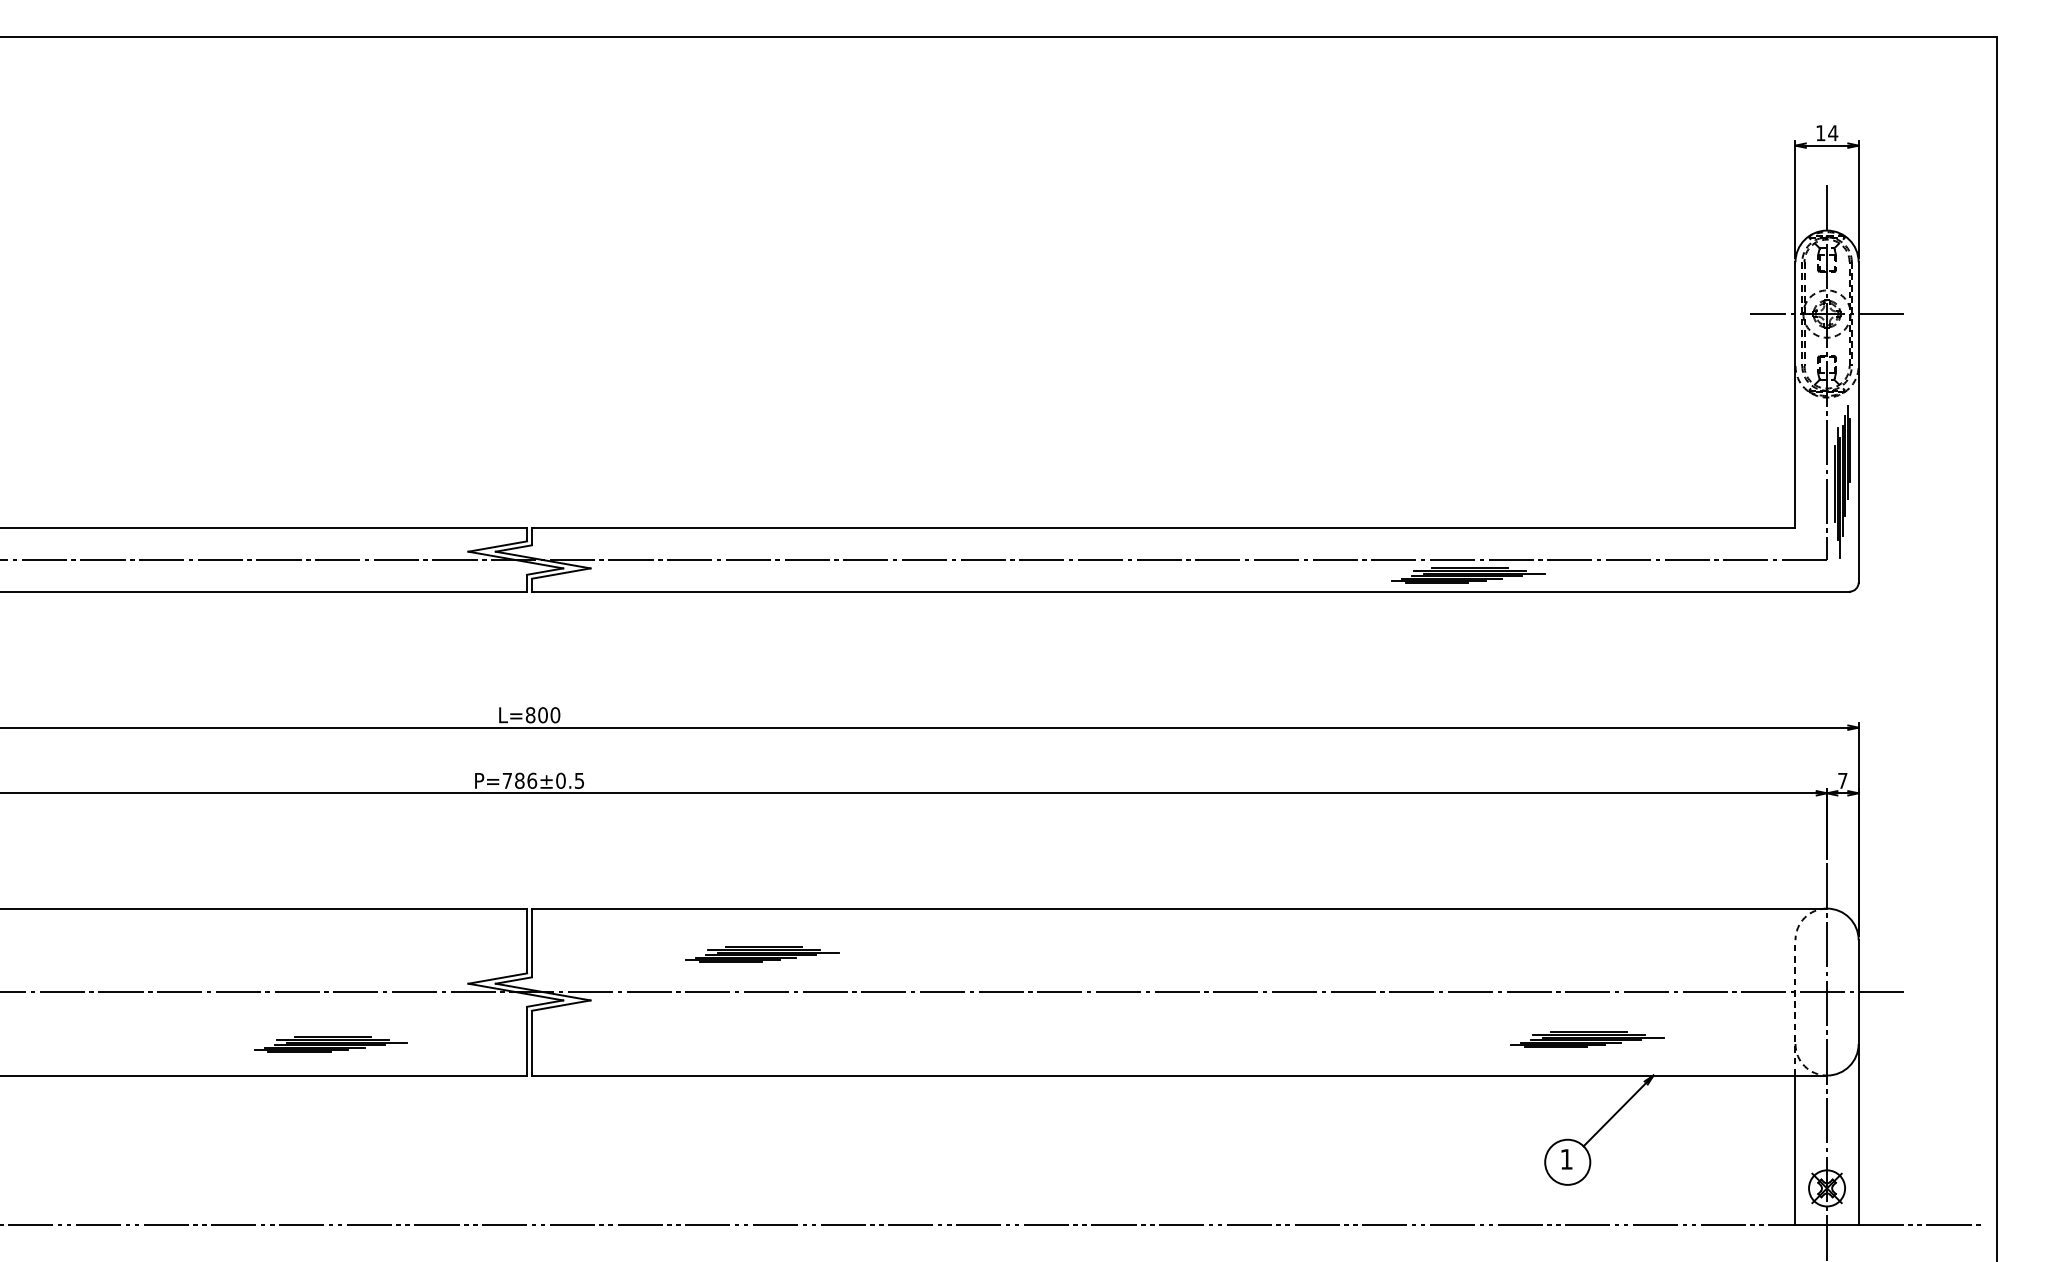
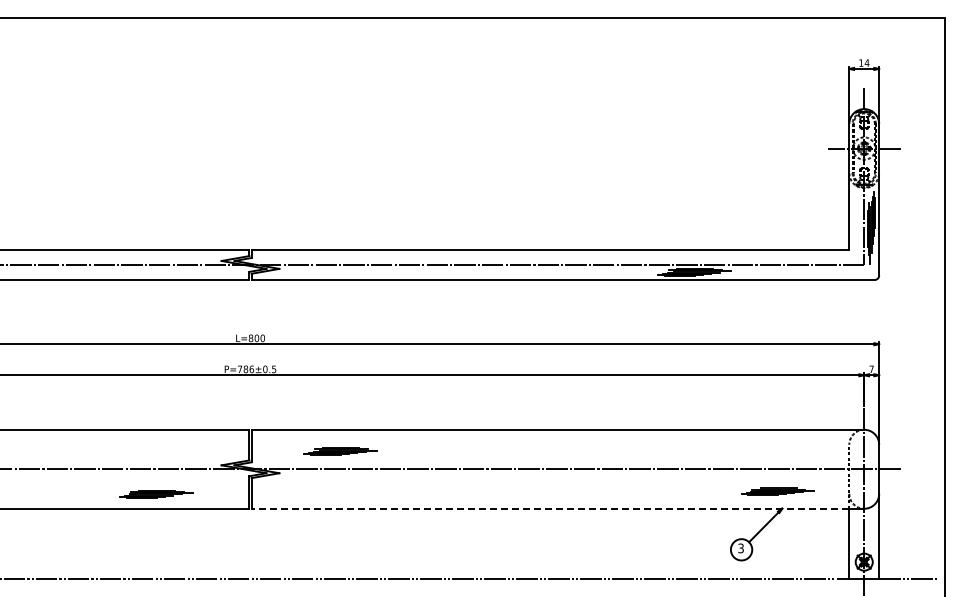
part: (762, 954) -> (340, 451), moved
part: (1586, 1039) -> (777, 491), moved
line: (1163, 1074) -> (550, 508), solid -> dashed
text: (1565, 1159) -> (740, 548), 1 -> 3

